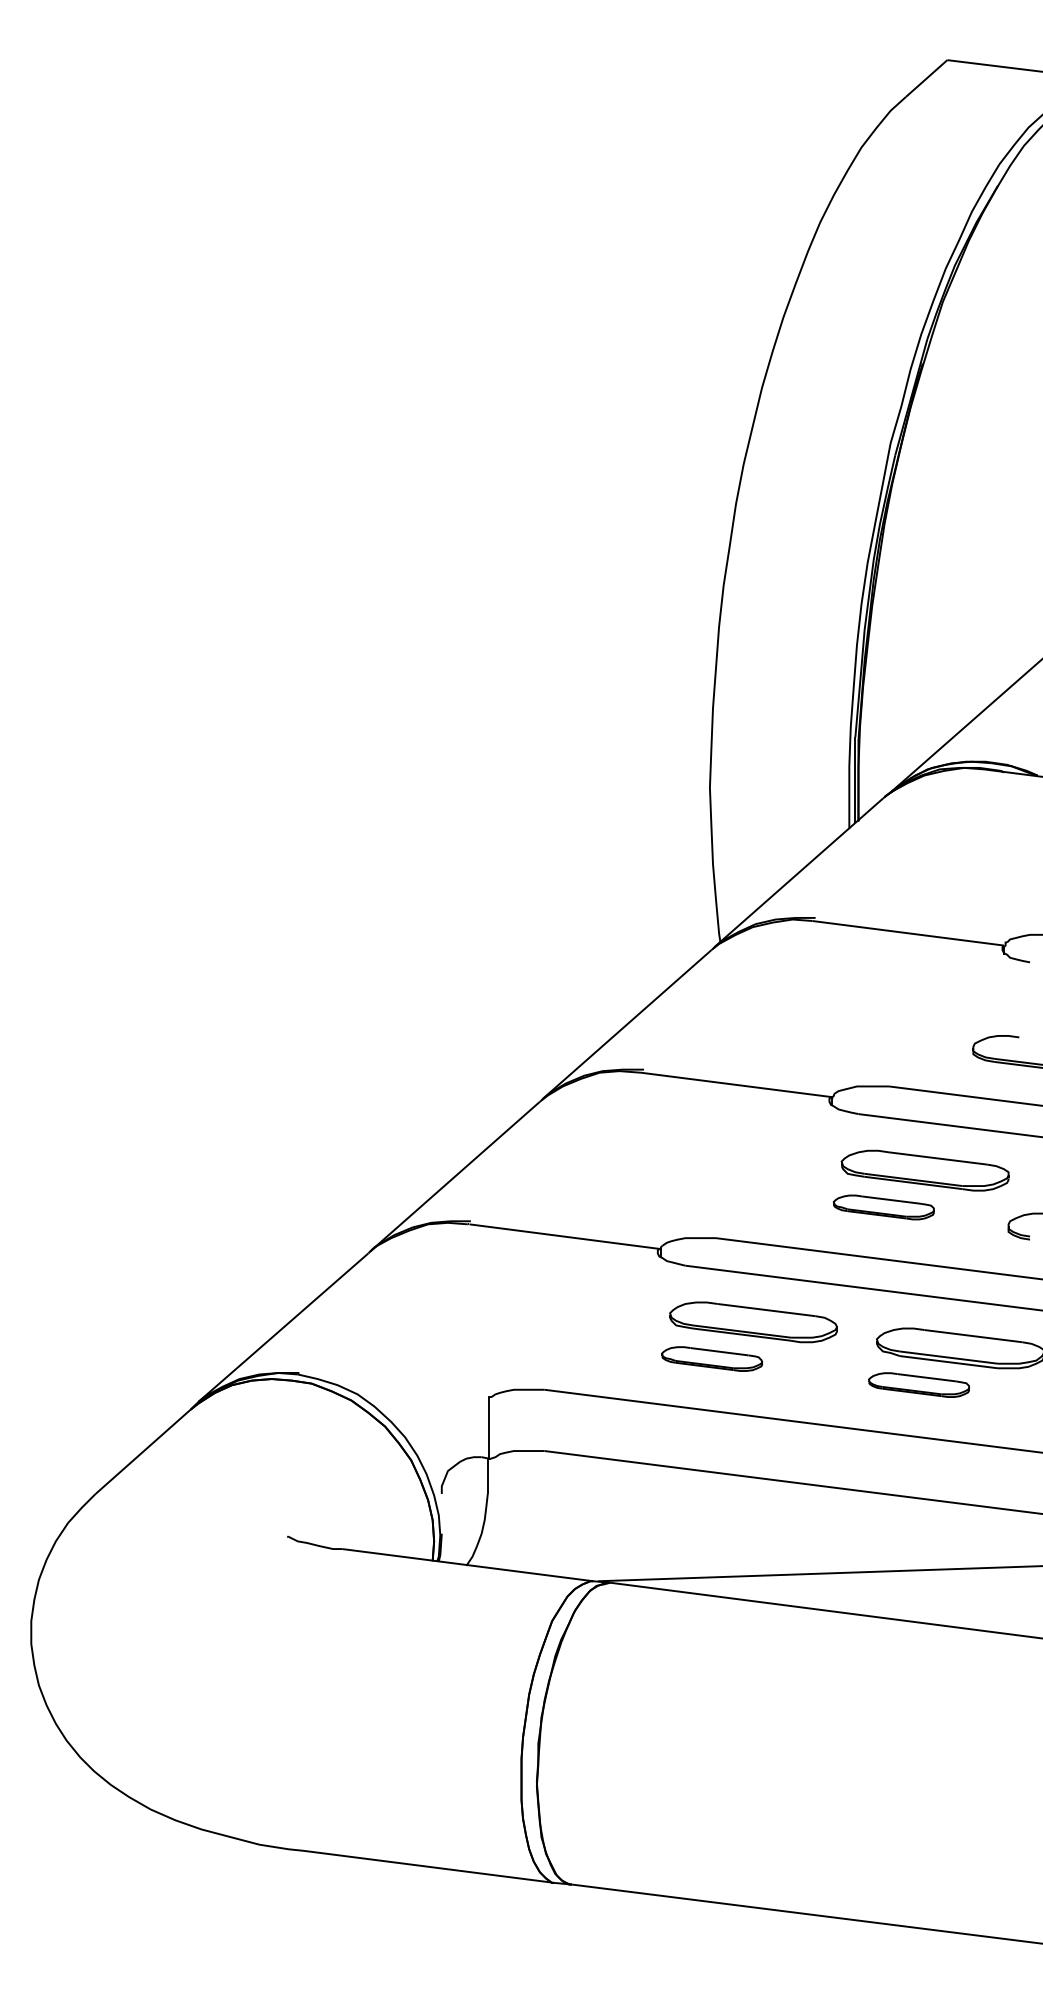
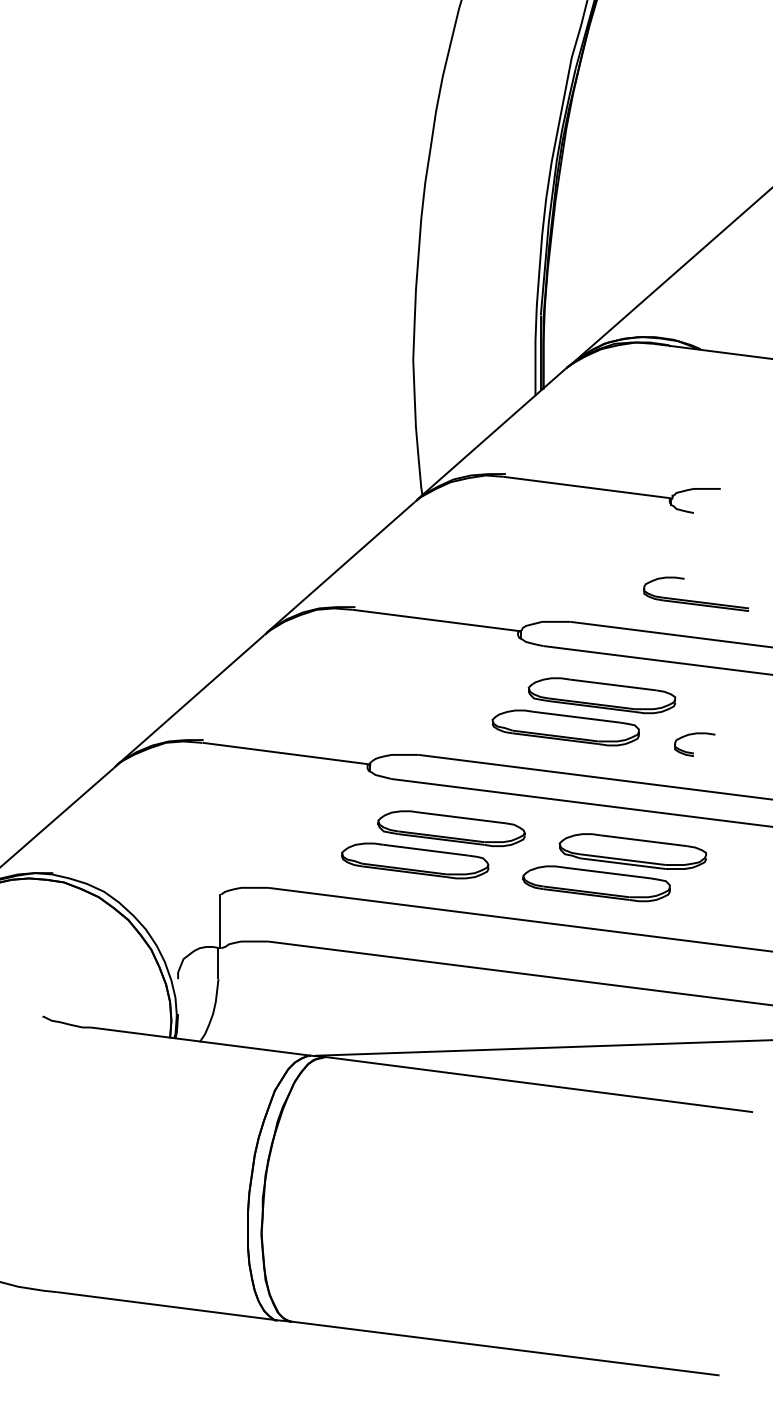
part: (883, 1207) -> (565, 728), size x1.67
part: (711, 1358) -> (414, 860), size x1.67
part: (918, 1384) -> (596, 883), size x1.67

